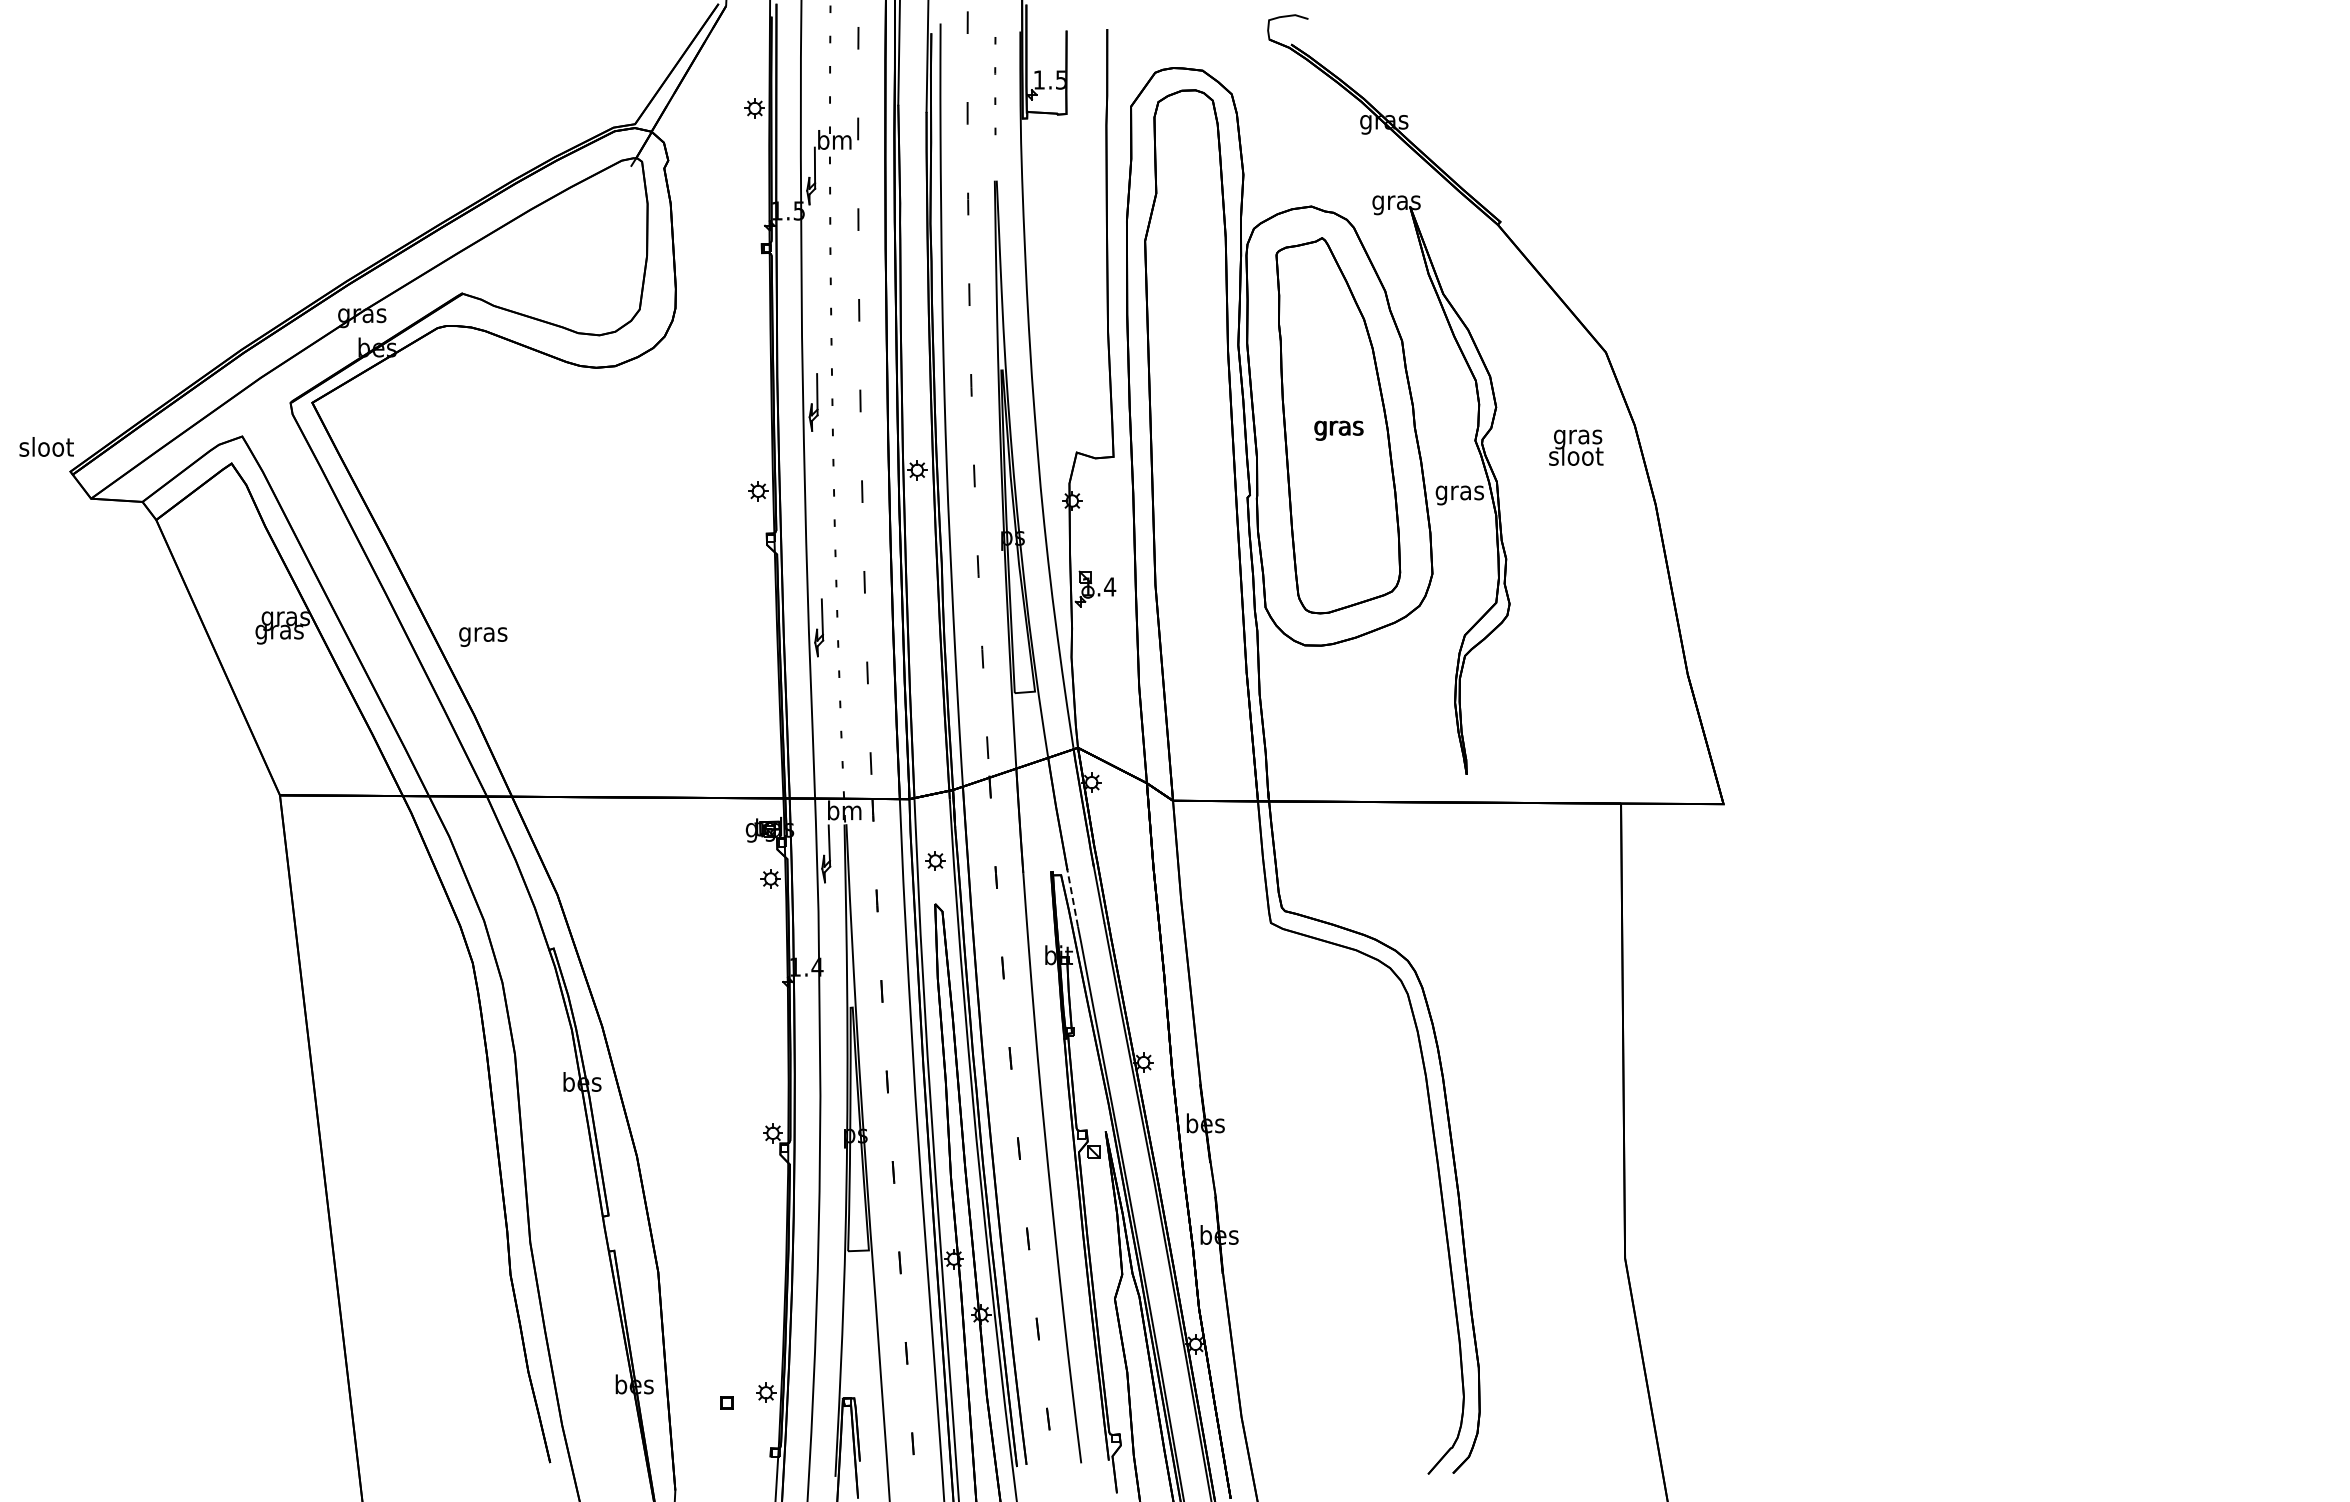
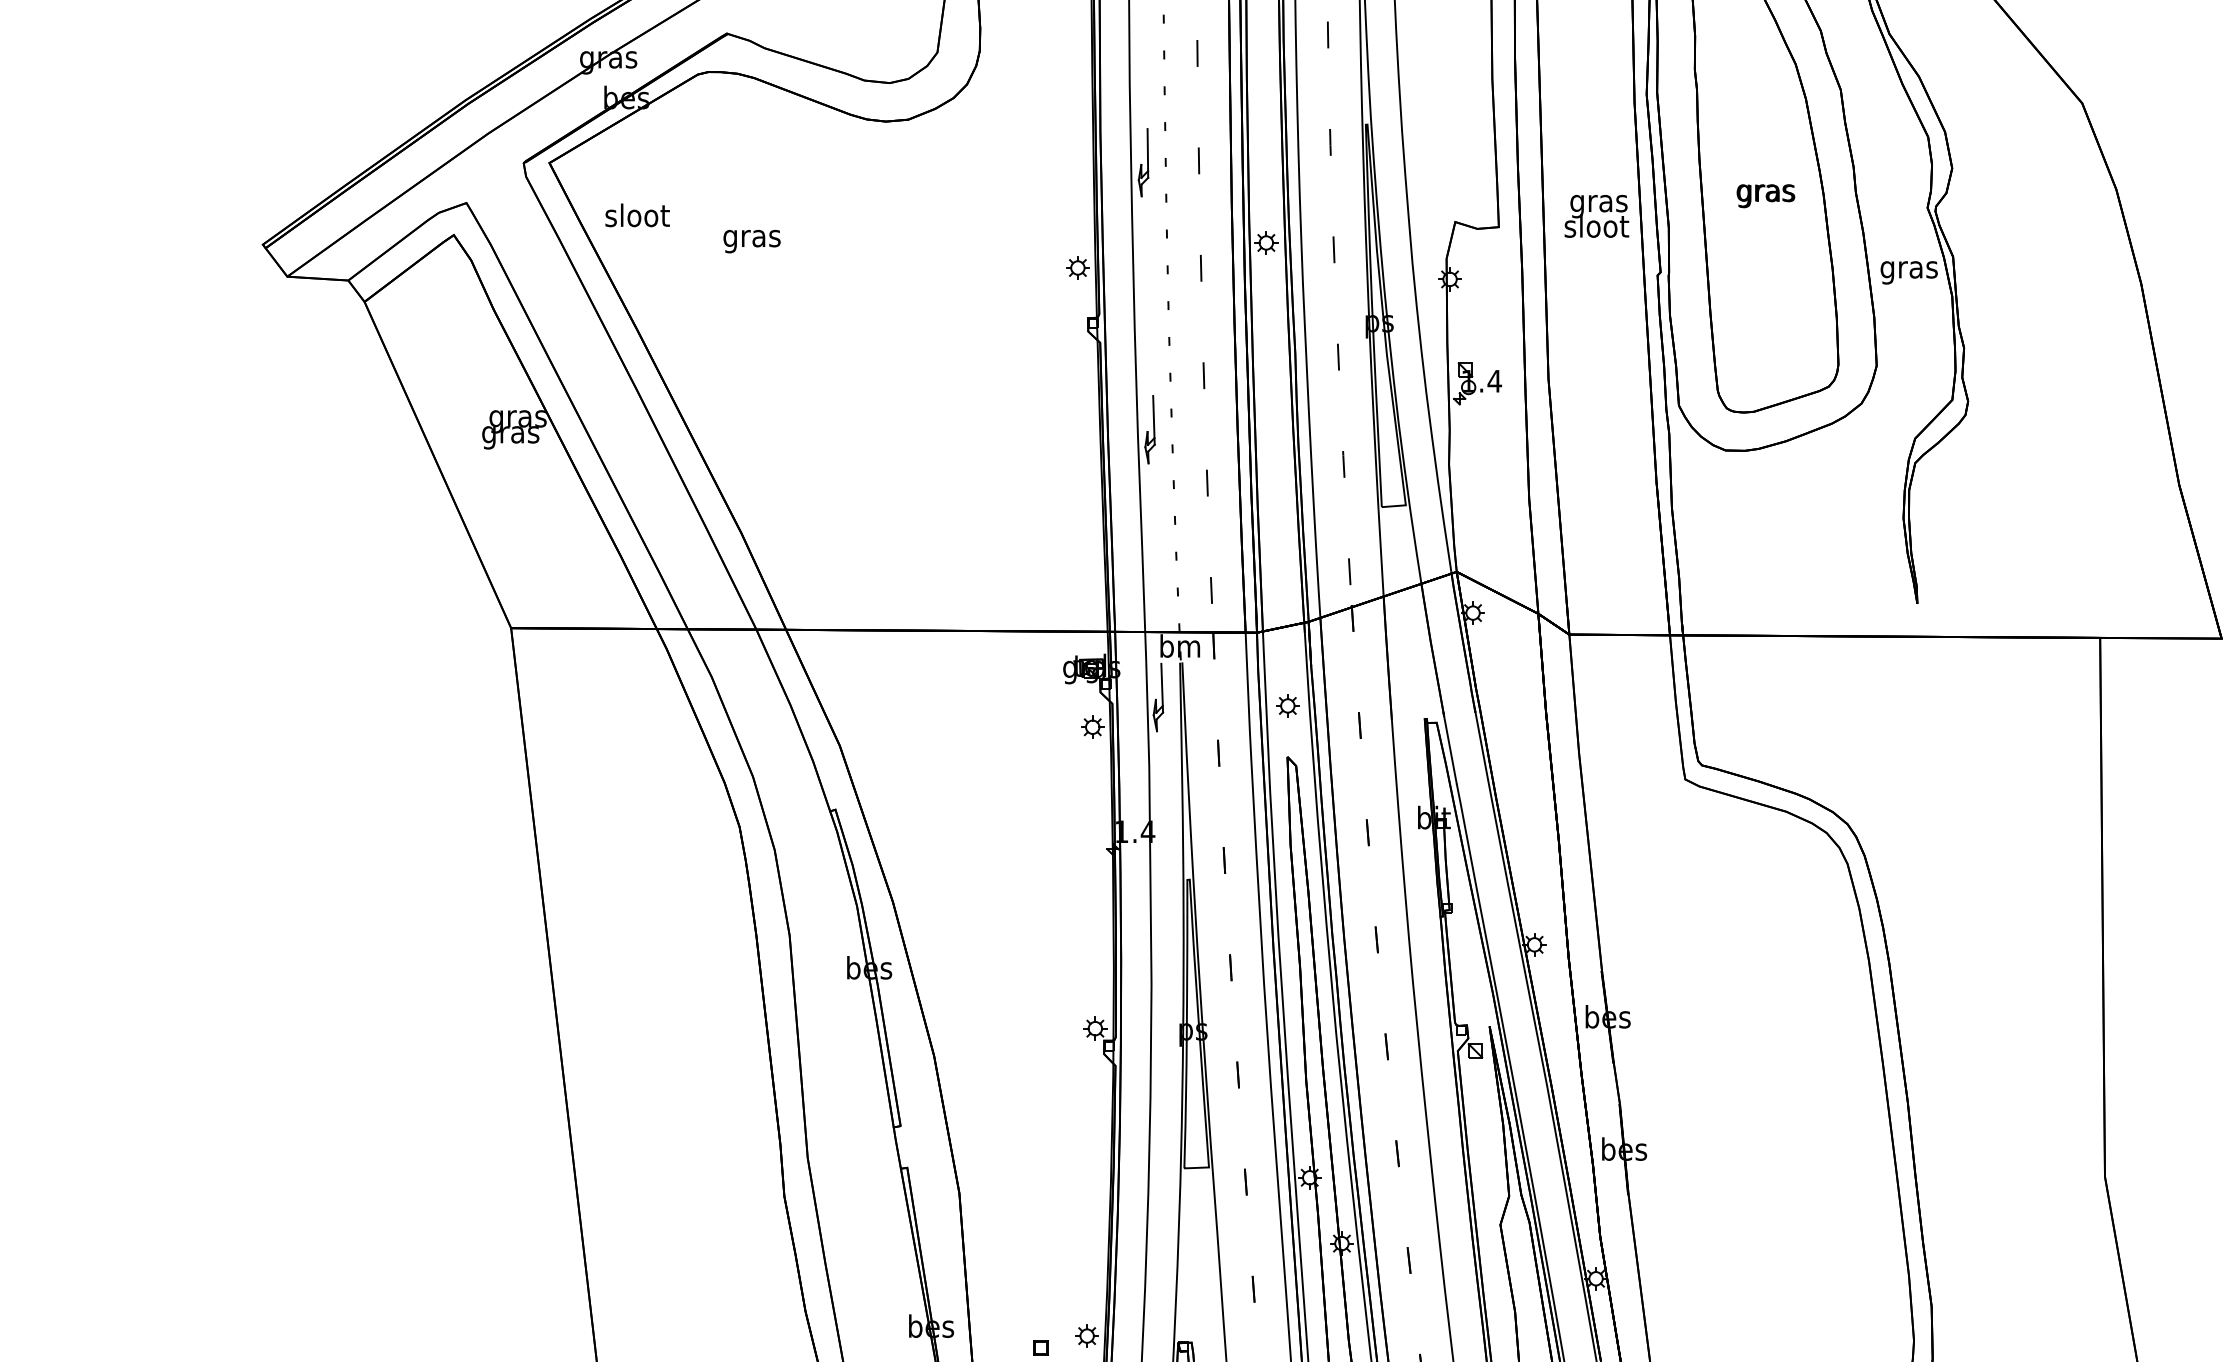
text: (46, 446) -> (637, 214), moved
text: (1576, 447) -> (1597, 216), moved
text: (483, 636) -> (752, 240), moved
line: (1072, 896) -> (1450, 748), dashed -> solid

